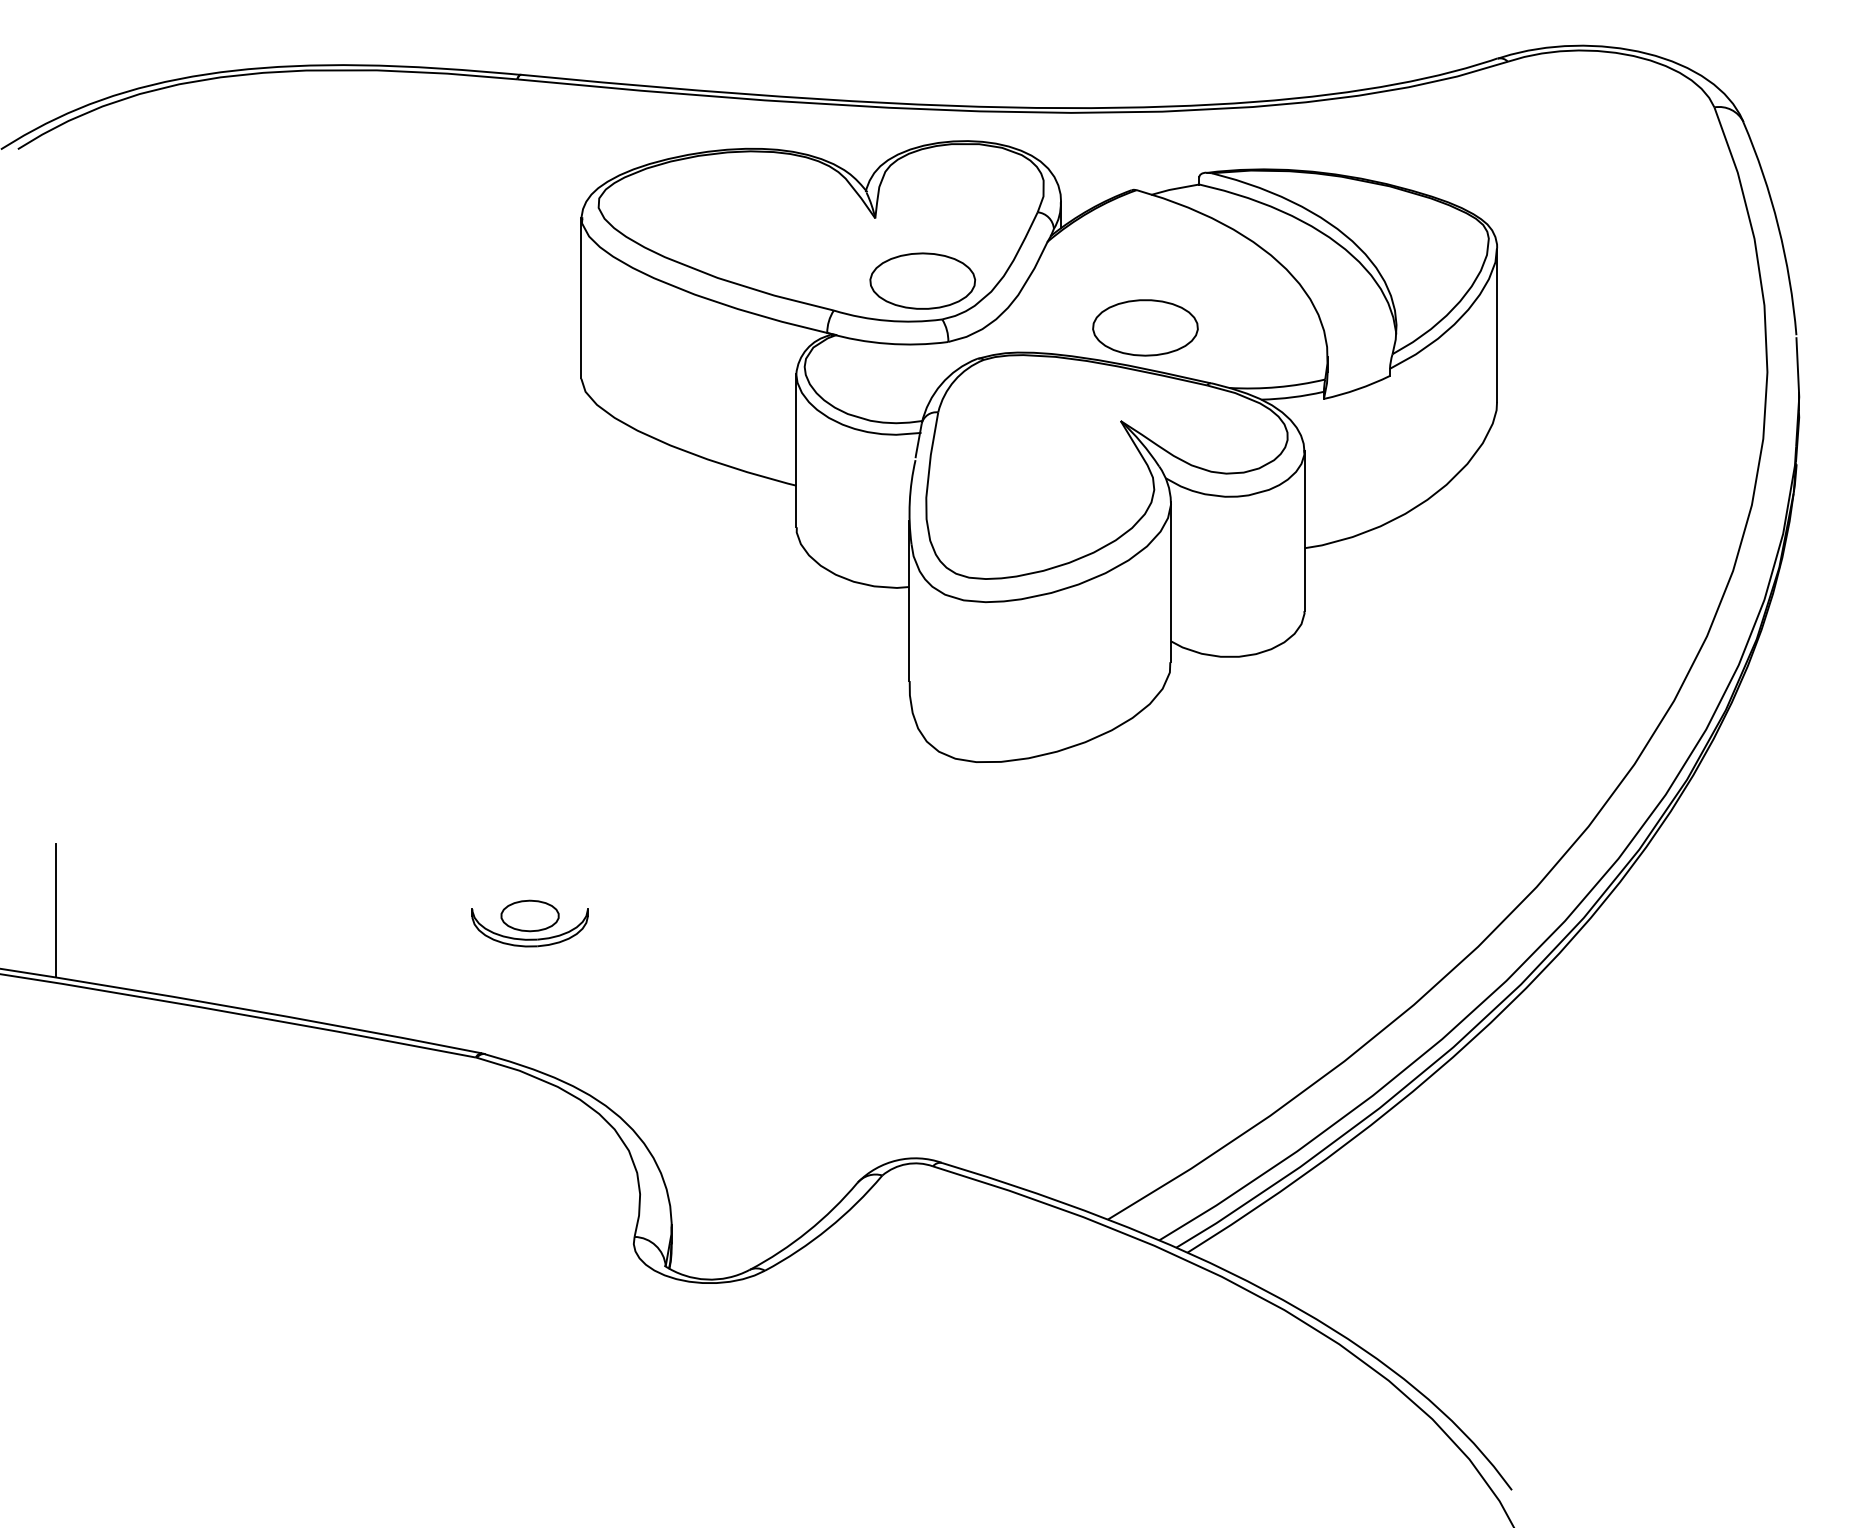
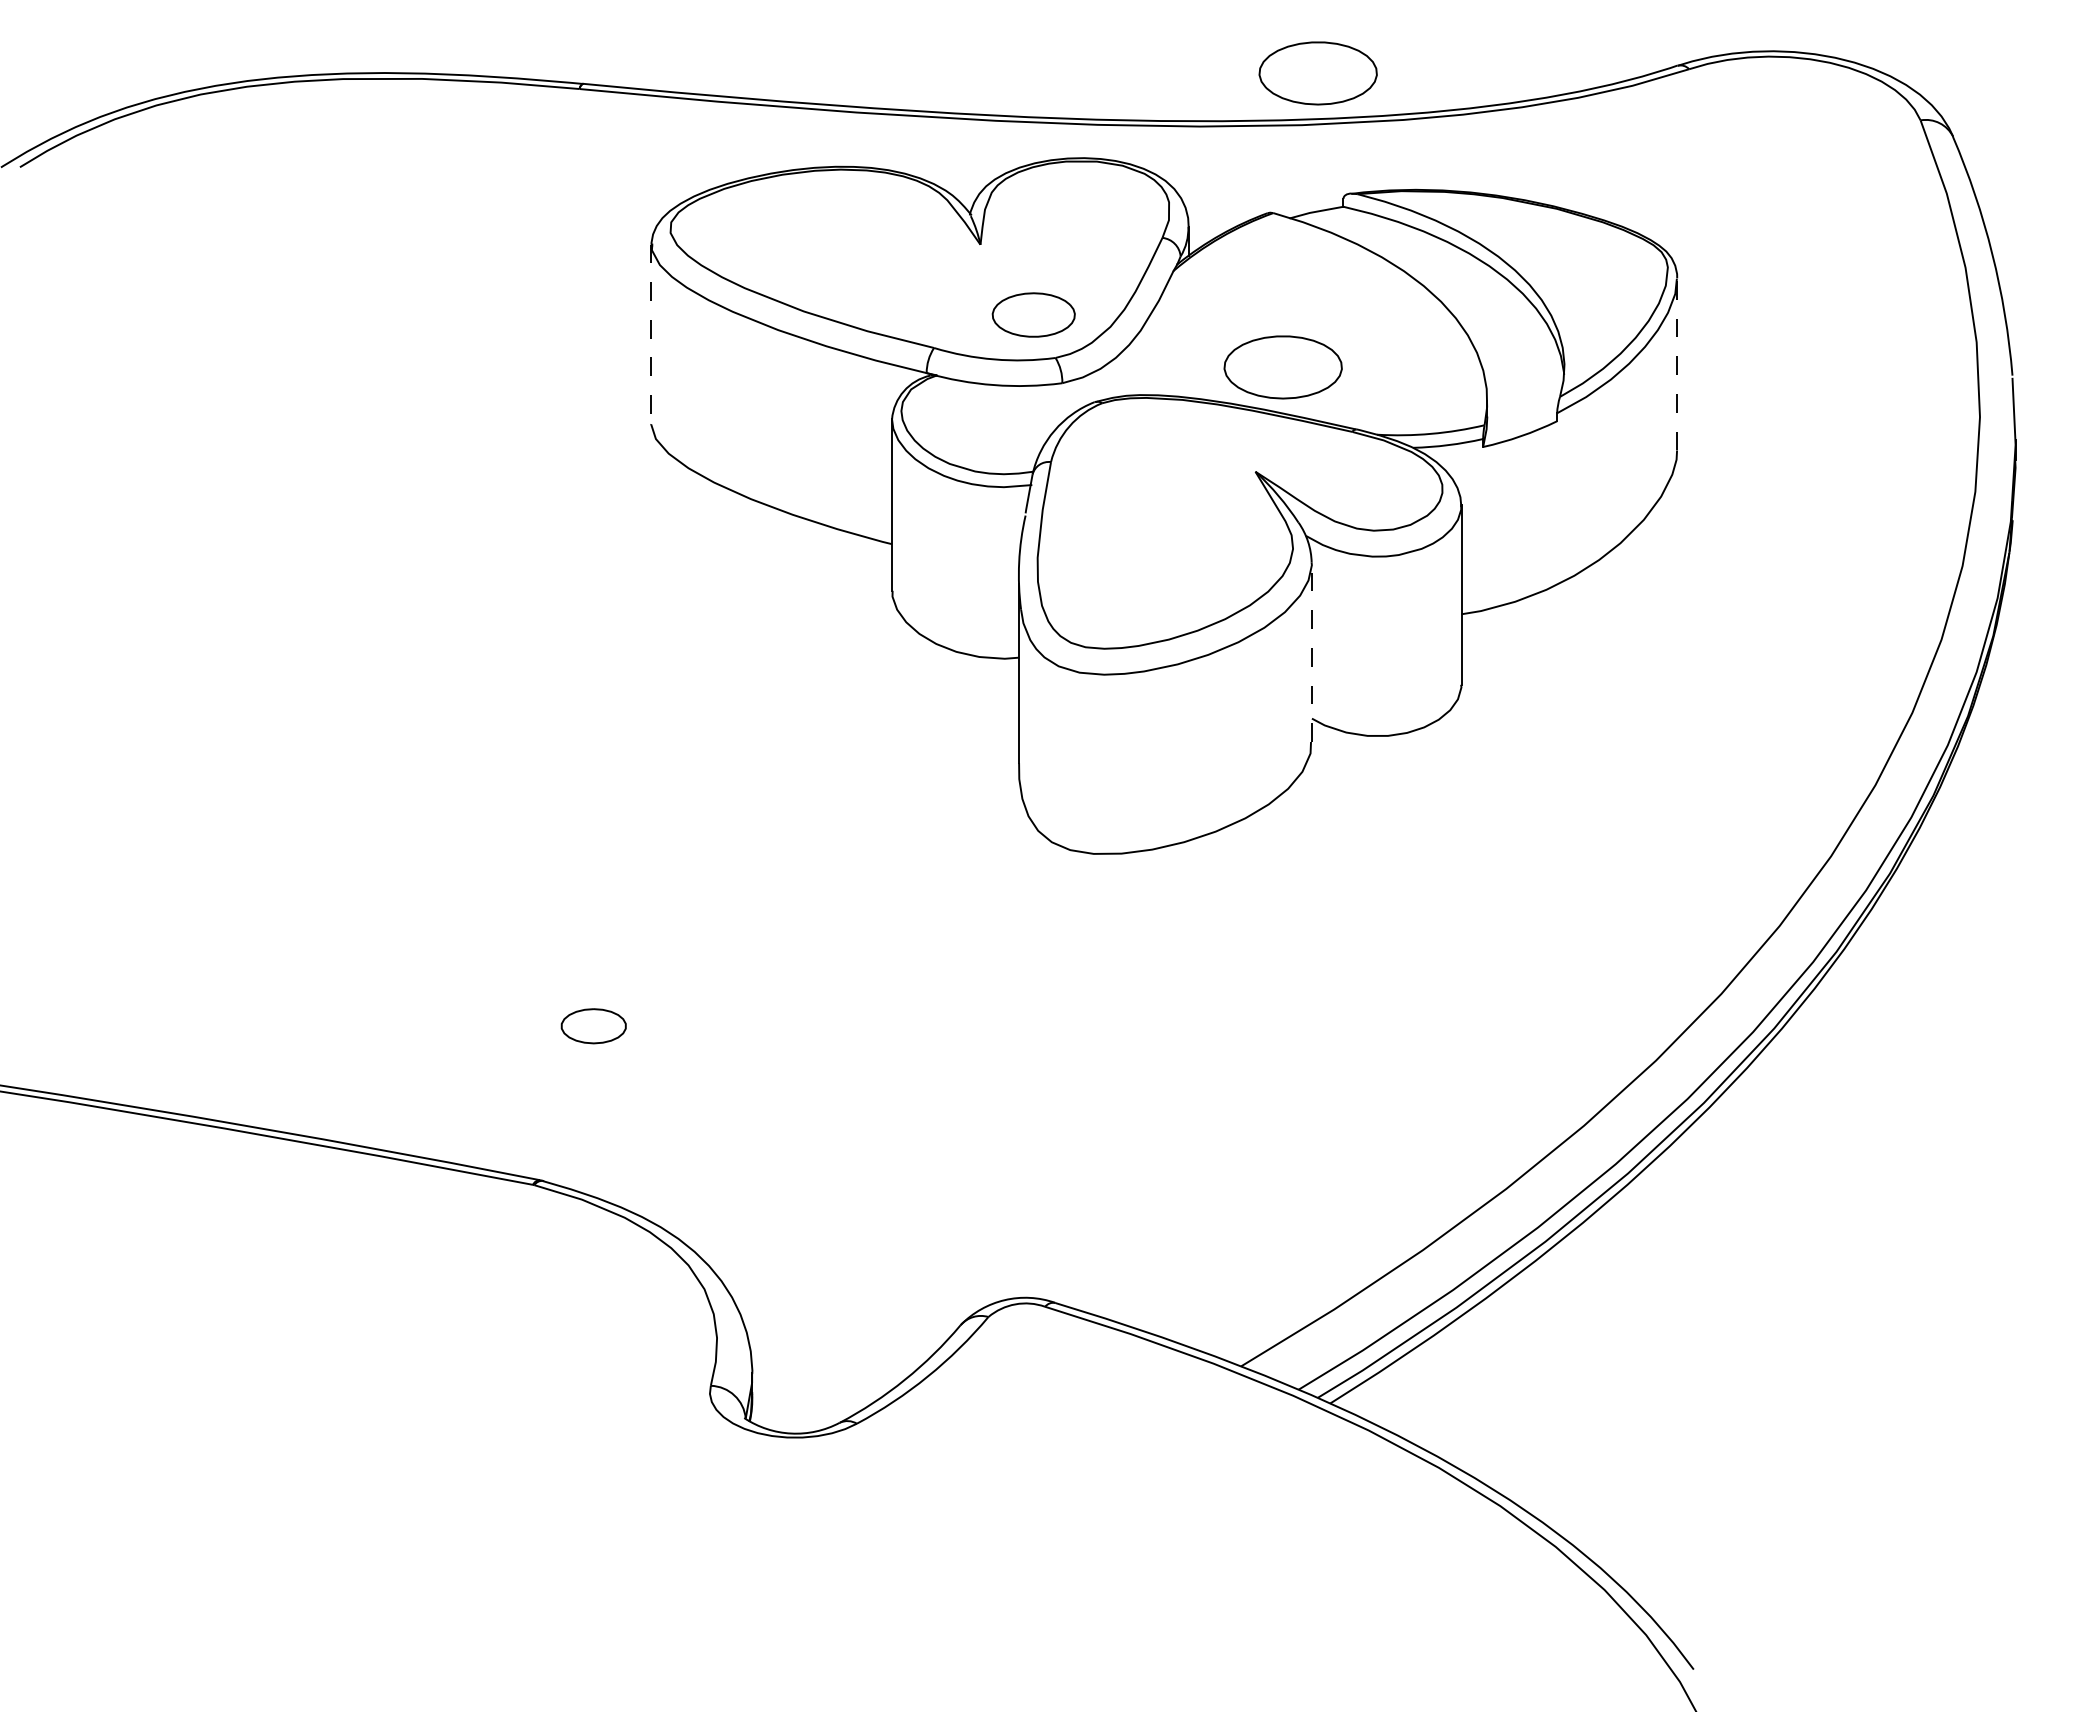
part: (1176, 65) -> (1317, 73), added
part: (922, 280) -> (1033, 314), size x0.7
line: (581, 298) -> (651, 334), solid -> dashed
line: (1497, 325) -> (1677, 364), solid -> dashed
line: (1170, 582) -> (1311, 652), solid -> dashed
line: (55, 910) -> (62, 1020), removed
part: (529, 939) -> (593, 1052), removed

